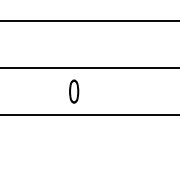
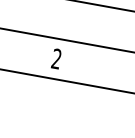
text: (74, 91) -> (57, 59), 0 -> 2

